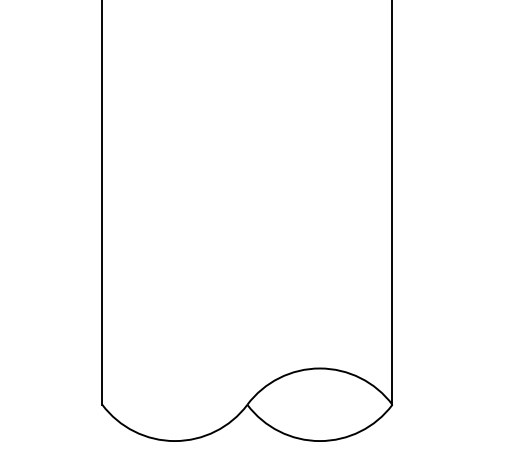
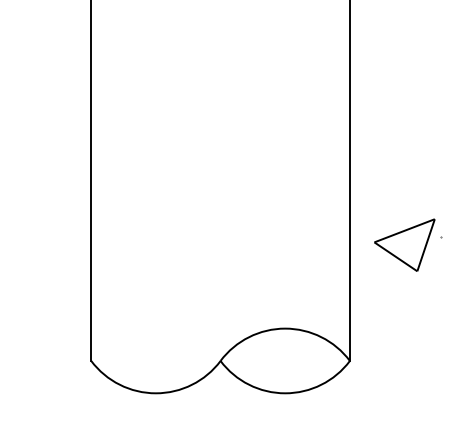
hatch: (457, 275) -> (407, 245), added

